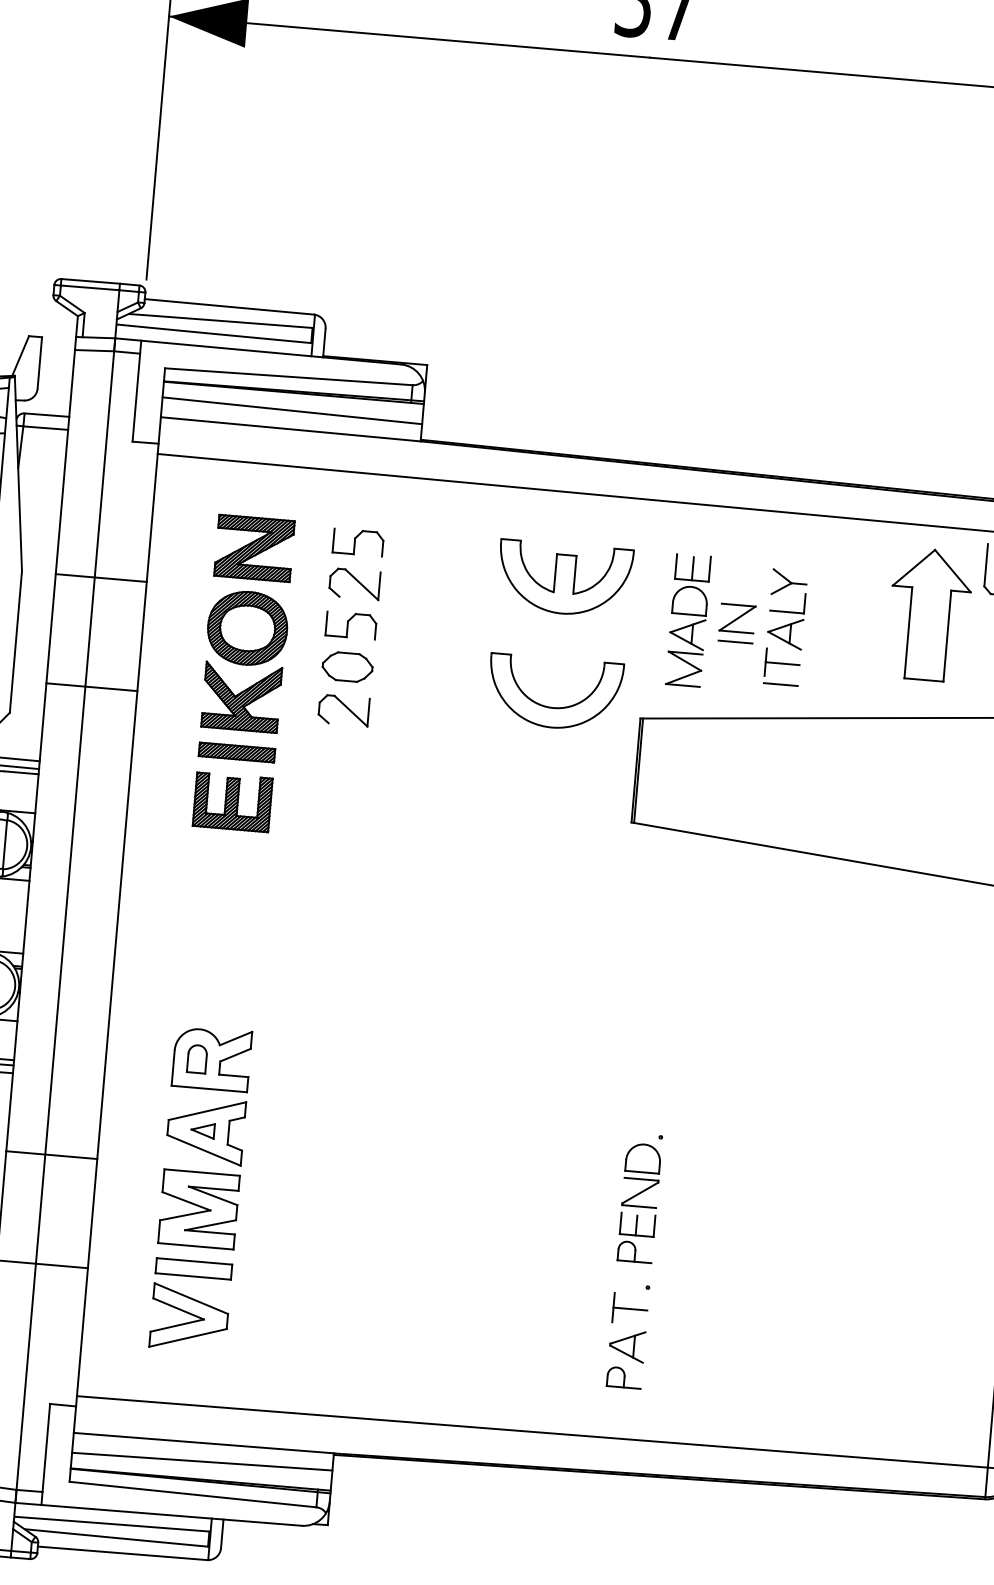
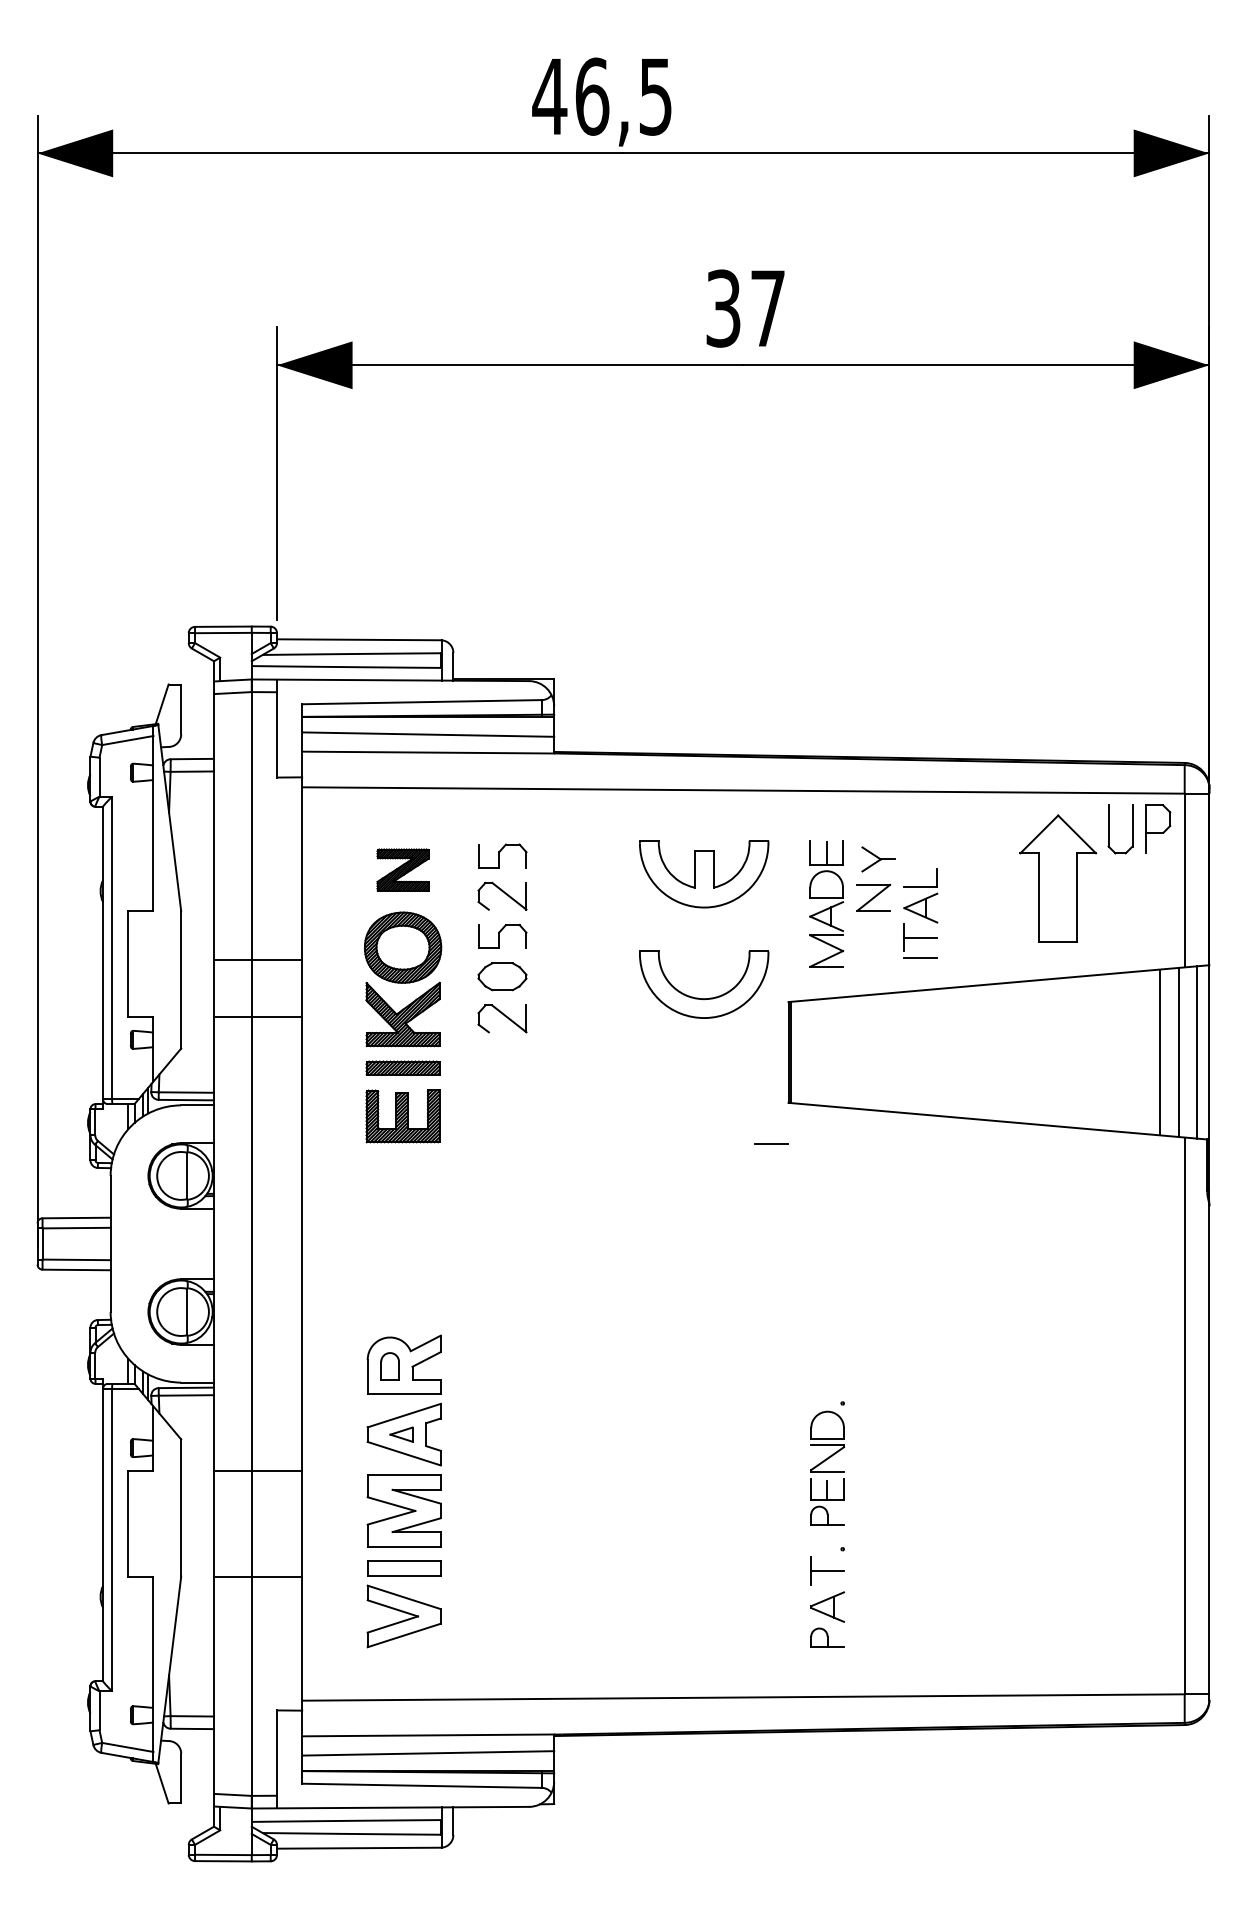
part: (253, 547) -> (402, 869), size x0.7
line: (100, 578) -> (257, 960), moved
part: (789, 583) -> (878, 859), moved
line: (735, 641) -> (771, 1143), moved

